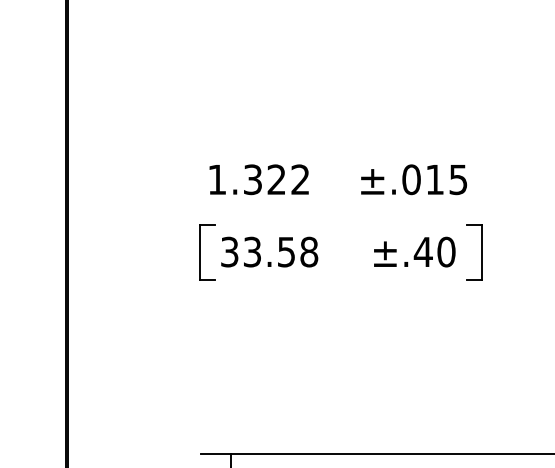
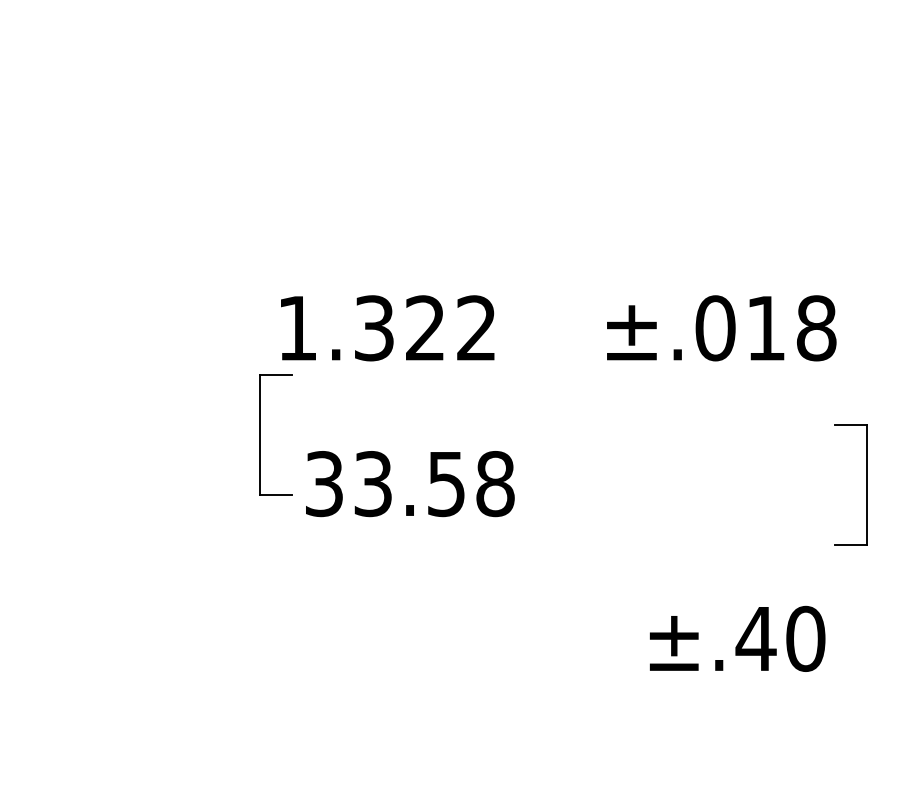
text: (458, 179) -> (816, 327), ±.015 -> ±.018
text: (414, 251) -> (736, 637), moved
part: (200, 252) -> (261, 435), moved

